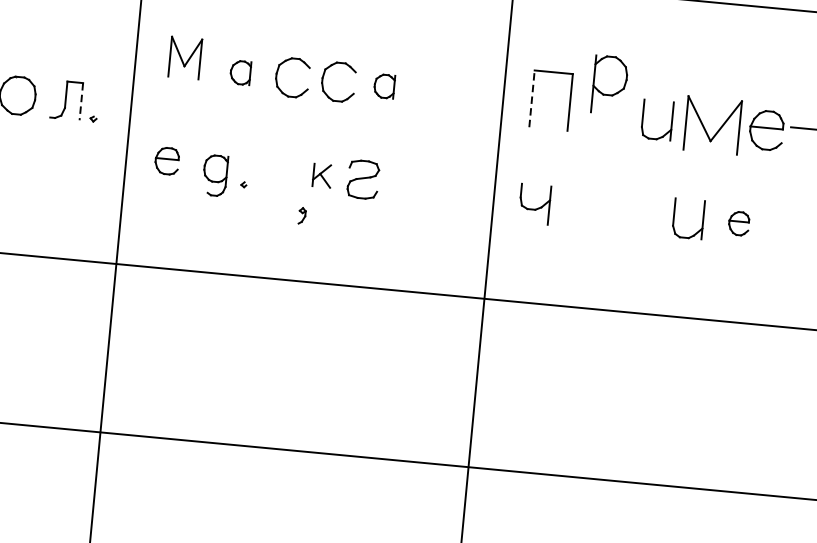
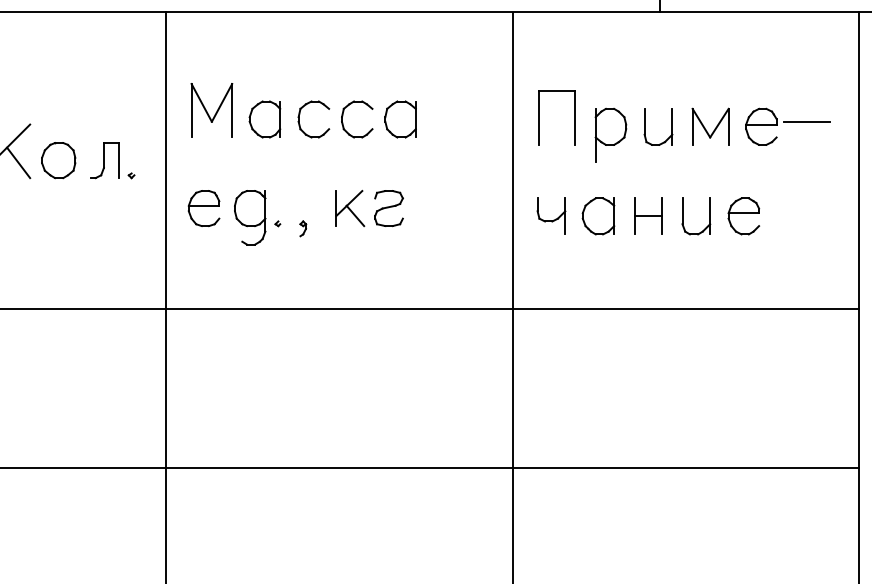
part: (184, 57) -> (211, 110), size x1.43
part: (240, 72) -> (264, 119), size x1.67
part: (609, 84) -> (610, 134), moved
part: (384, 86) -> (400, 119), size x1.67
line: (531, 99) -> (539, 118), dashed -> solid
line: (81, 101) -> (118, 160), dashed -> solid
part: (712, 124) -> (710, 126), size x0.71
part: (166, 161) -> (203, 208), size x1.43
part: (215, 175) -> (250, 217), size x1.43
part: (322, 175) -> (350, 208), size x1.67
part: (584, 209) -> (598, 216), added
part: (637, 213) -> (648, 215), added
part: (302, 215) -> (303, 228), moved
part: (738, 223) -> (743, 216), size x1.67

